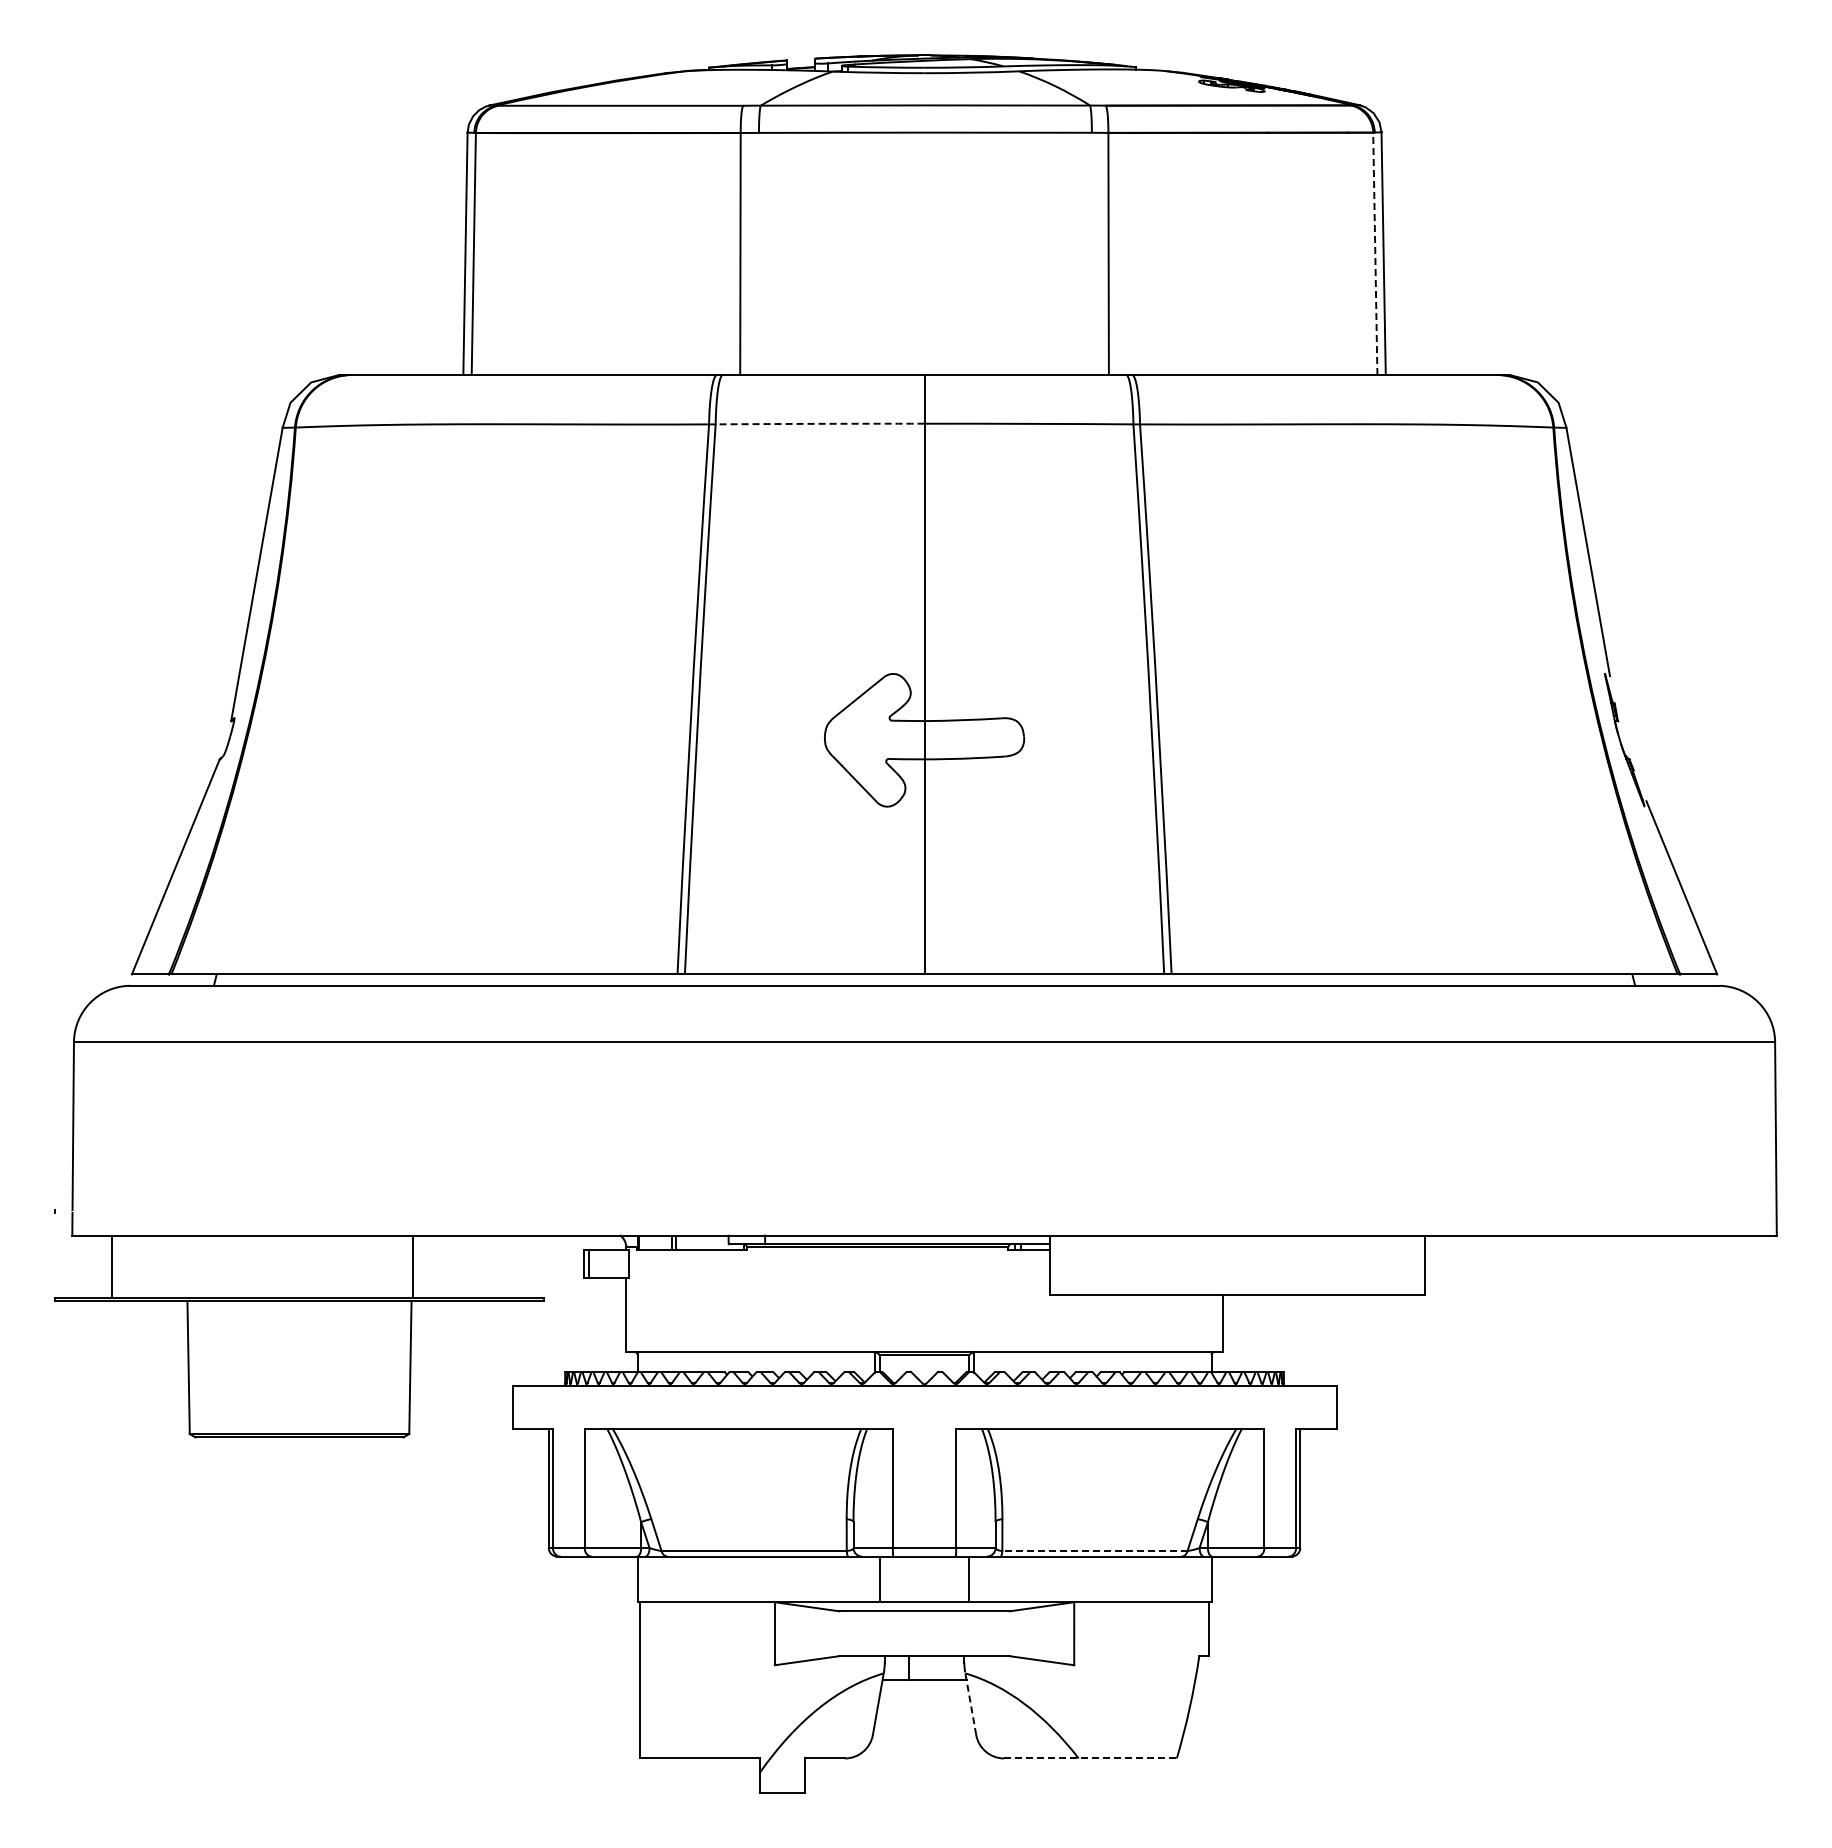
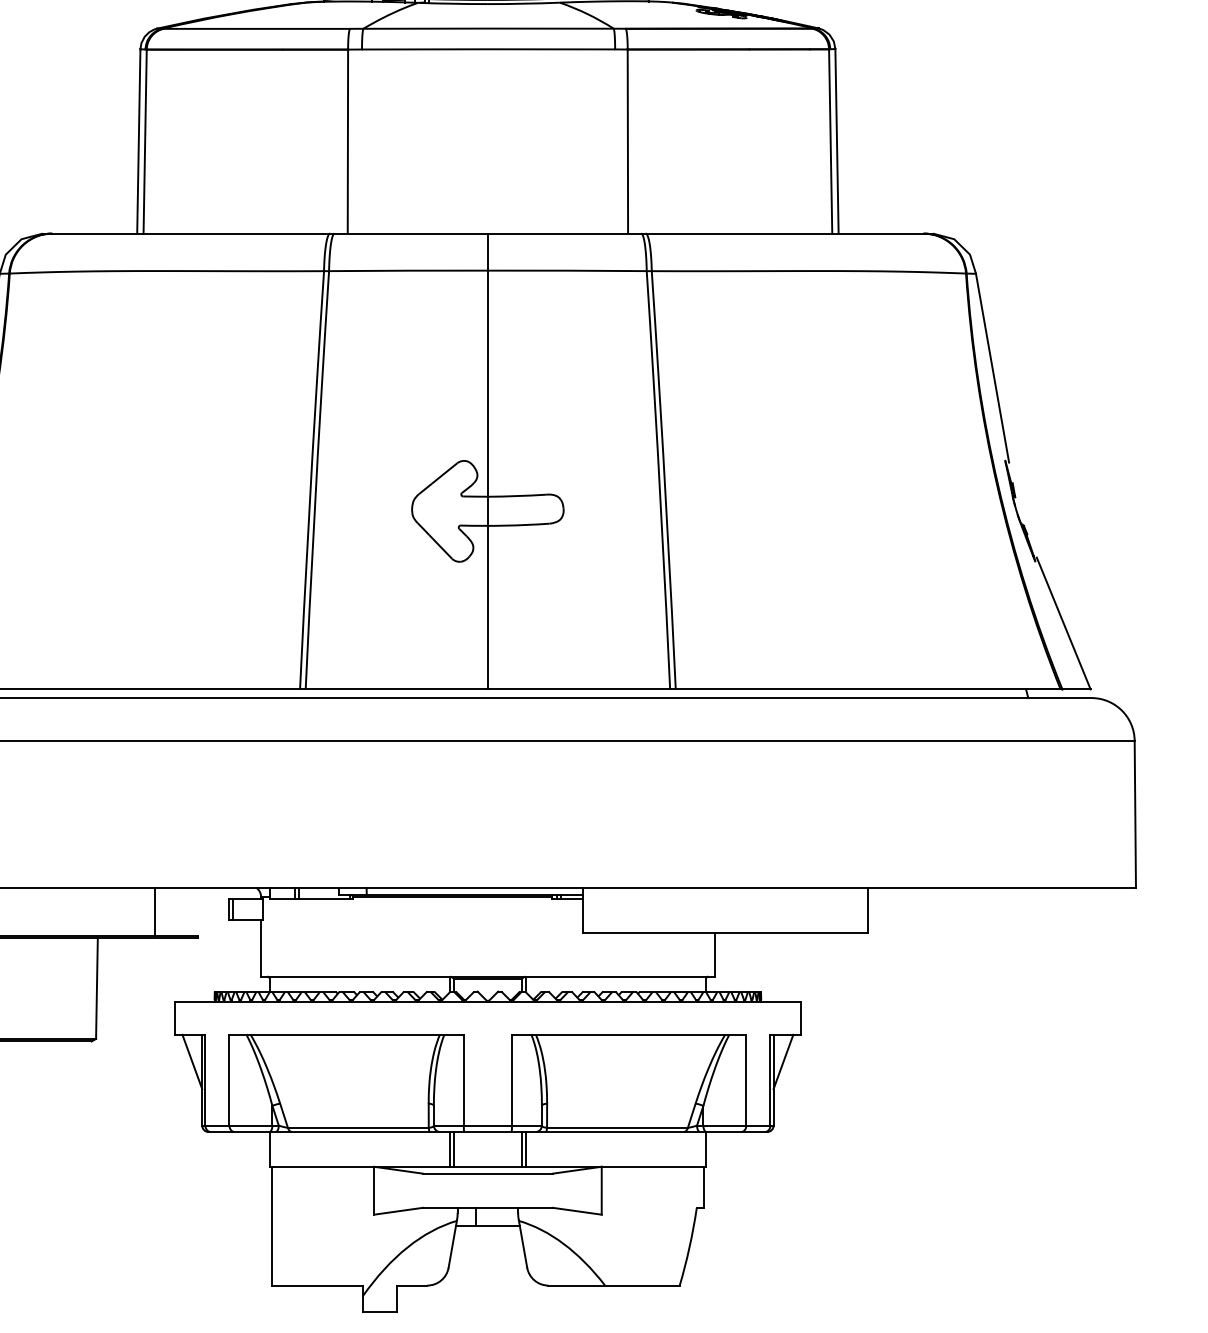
line: (1375, 253) -> (830, 141), dashed -> solid
arc: (820, 423) -> (408, 270), dashed -> solid
line: (413, 1266) -> (155, 911), moved
line: (535, 1464) -> (192, 1062), added
line: (1313, 1464) -> (783, 1062), added
line: (1094, 1550) -> (617, 1127), dashed -> solid
line: (874, 1579) -> (449, 1149), added
line: (974, 1579) -> (525, 1149), added
line: (970, 1703) -> (522, 1243), dashed -> solid
line: (1091, 1758) -> (614, 1285), dashed -> solid

